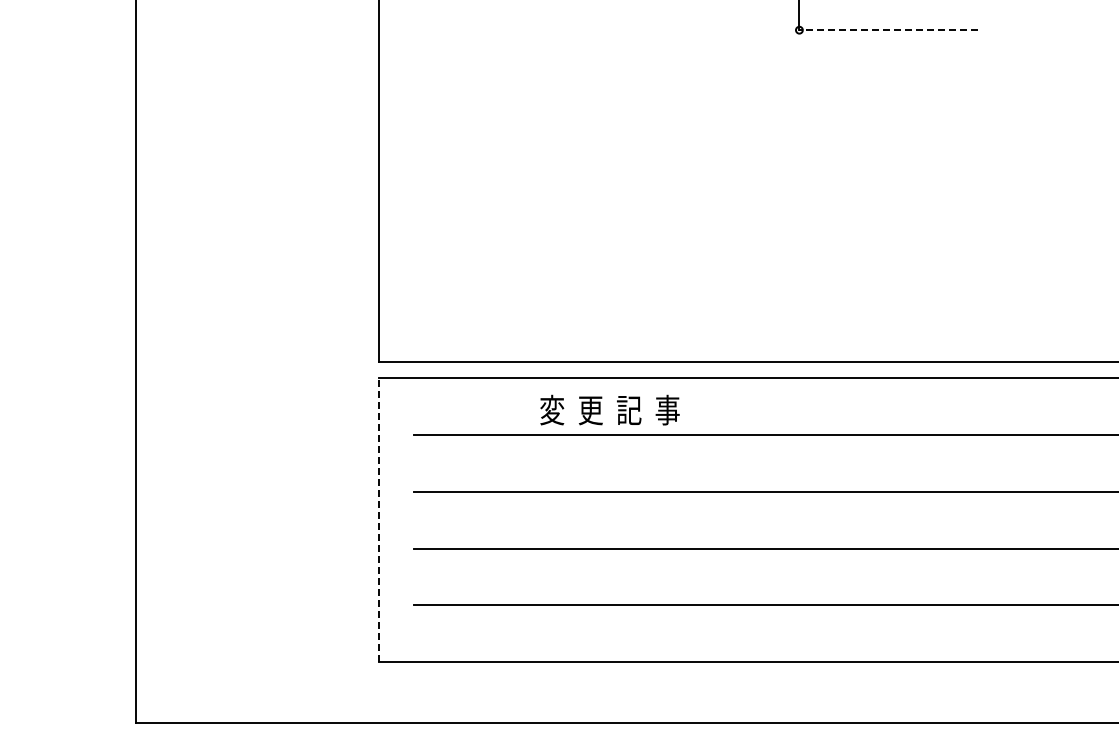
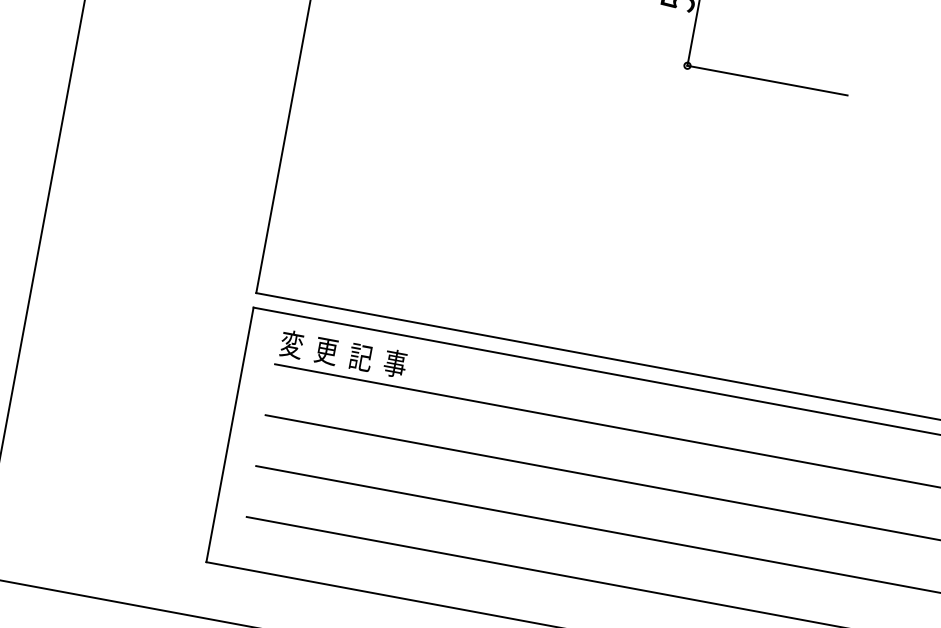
line: (888, 30) -> (767, 80), dashed -> solid
text: (609, 409) -> (343, 353), moved
line: (379, 519) -> (230, 434), dashed -> solid

